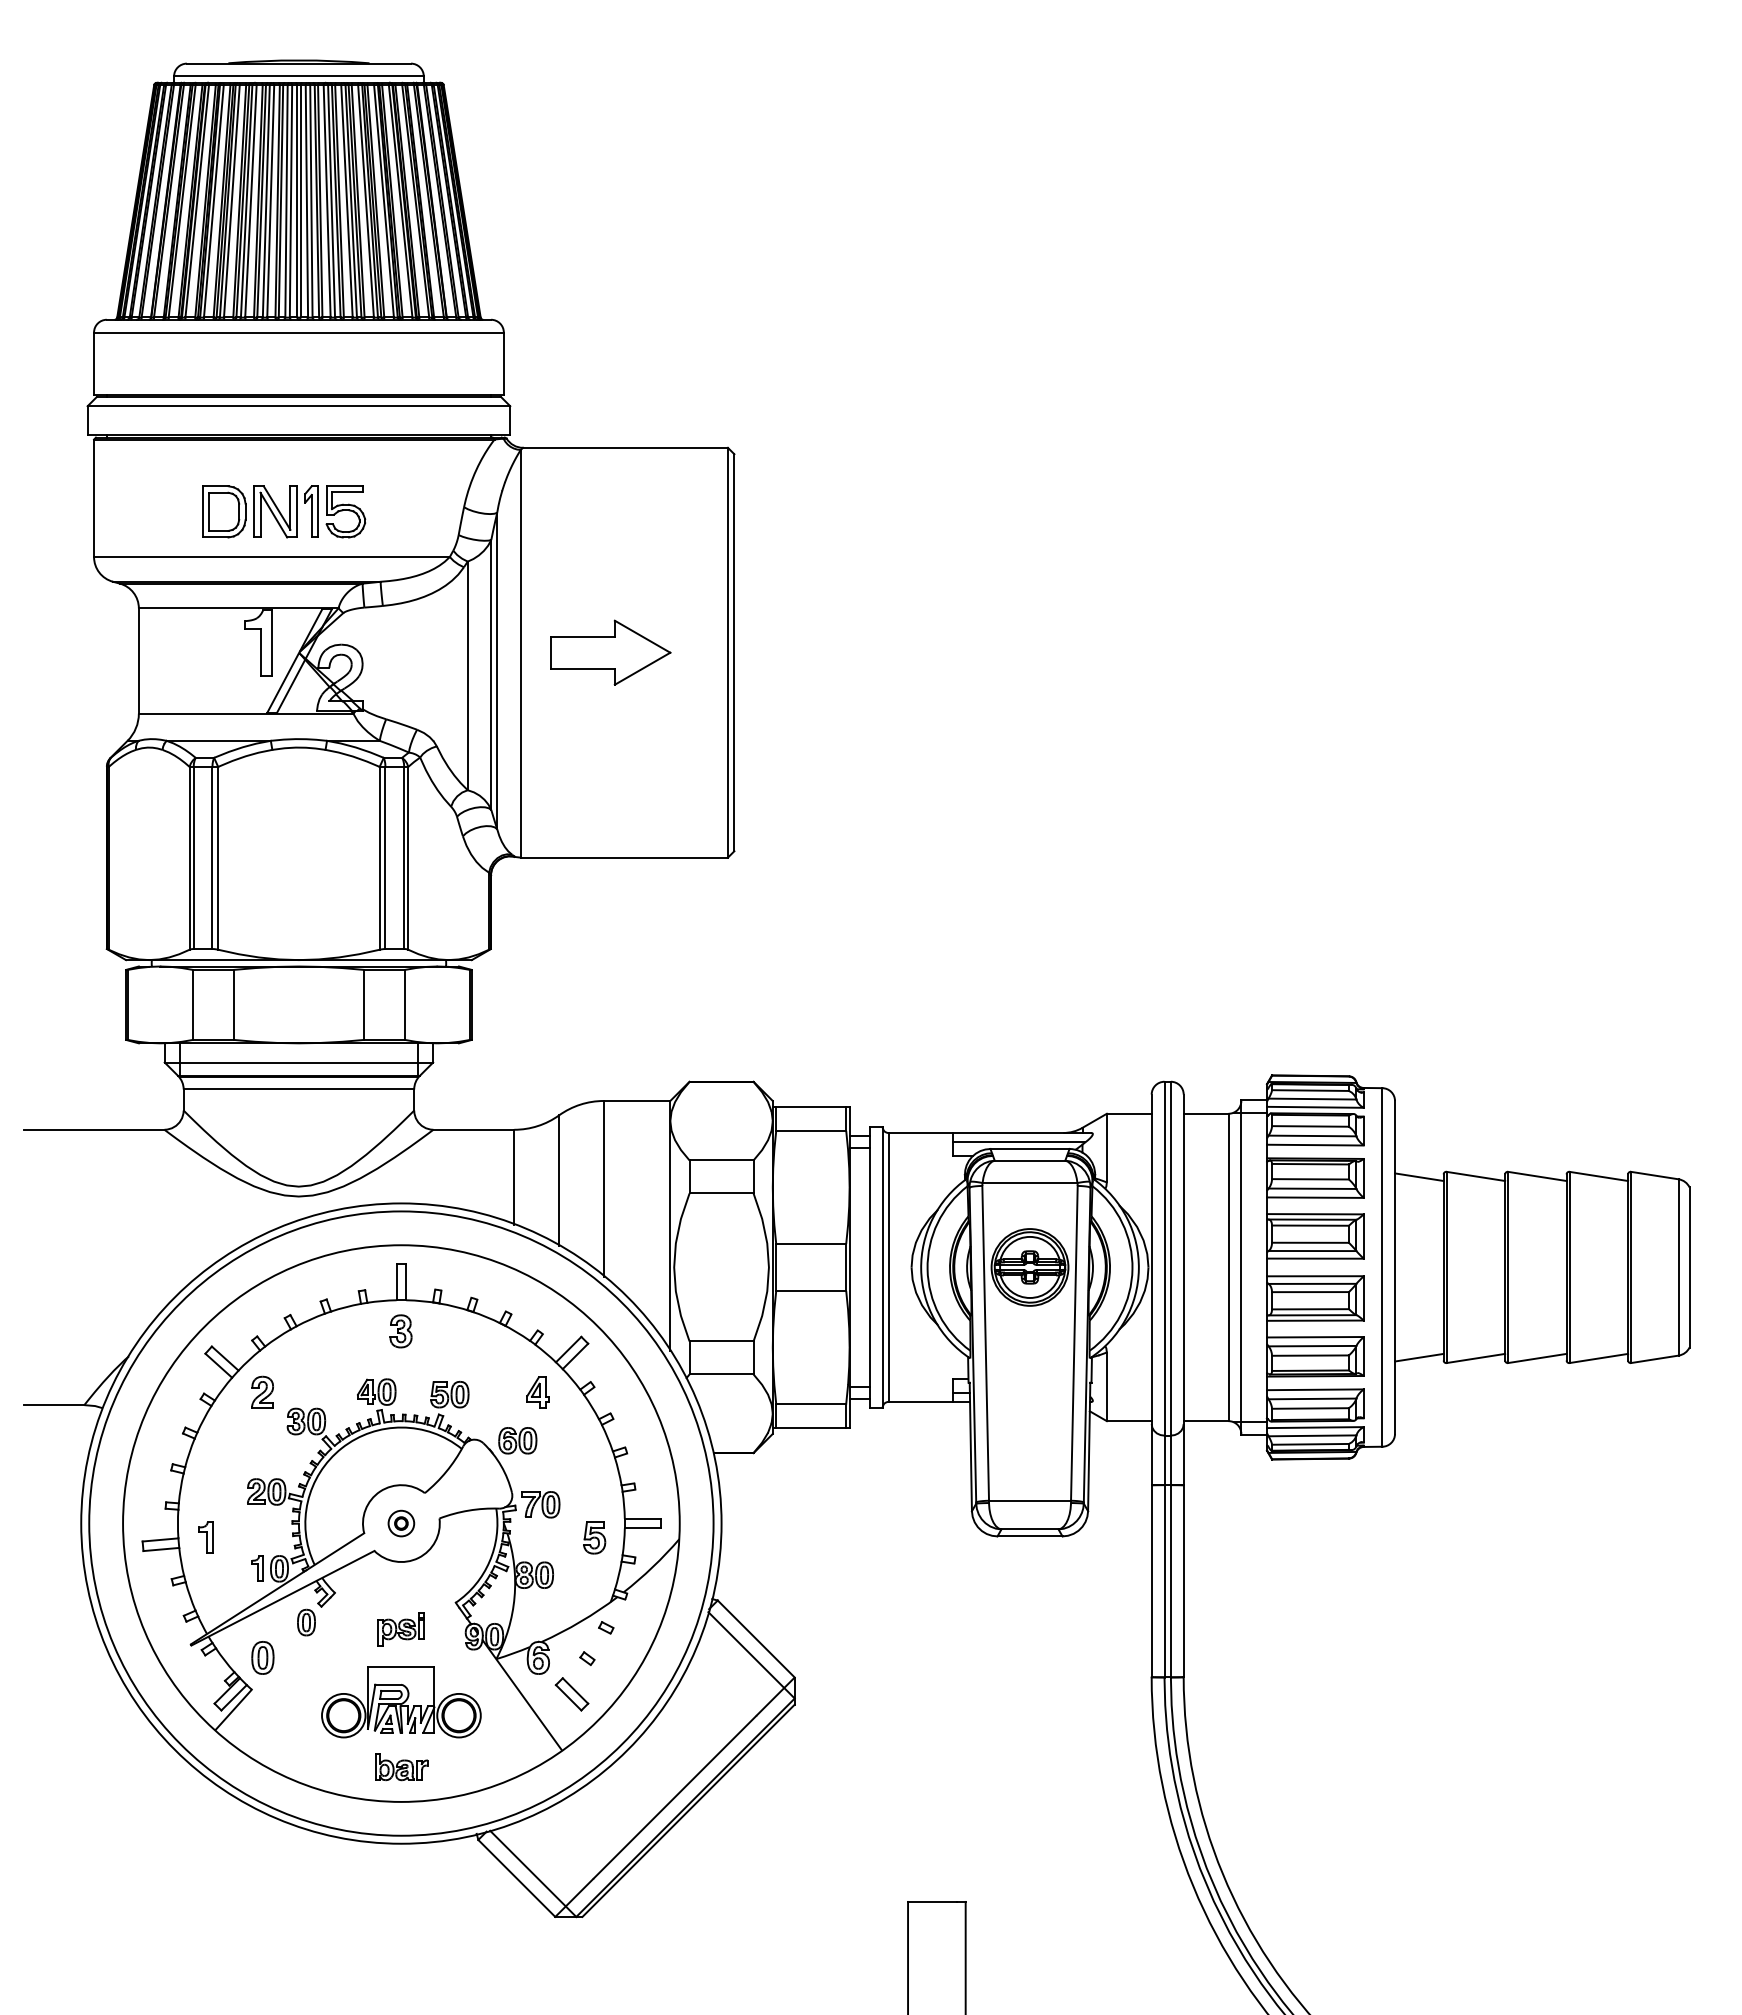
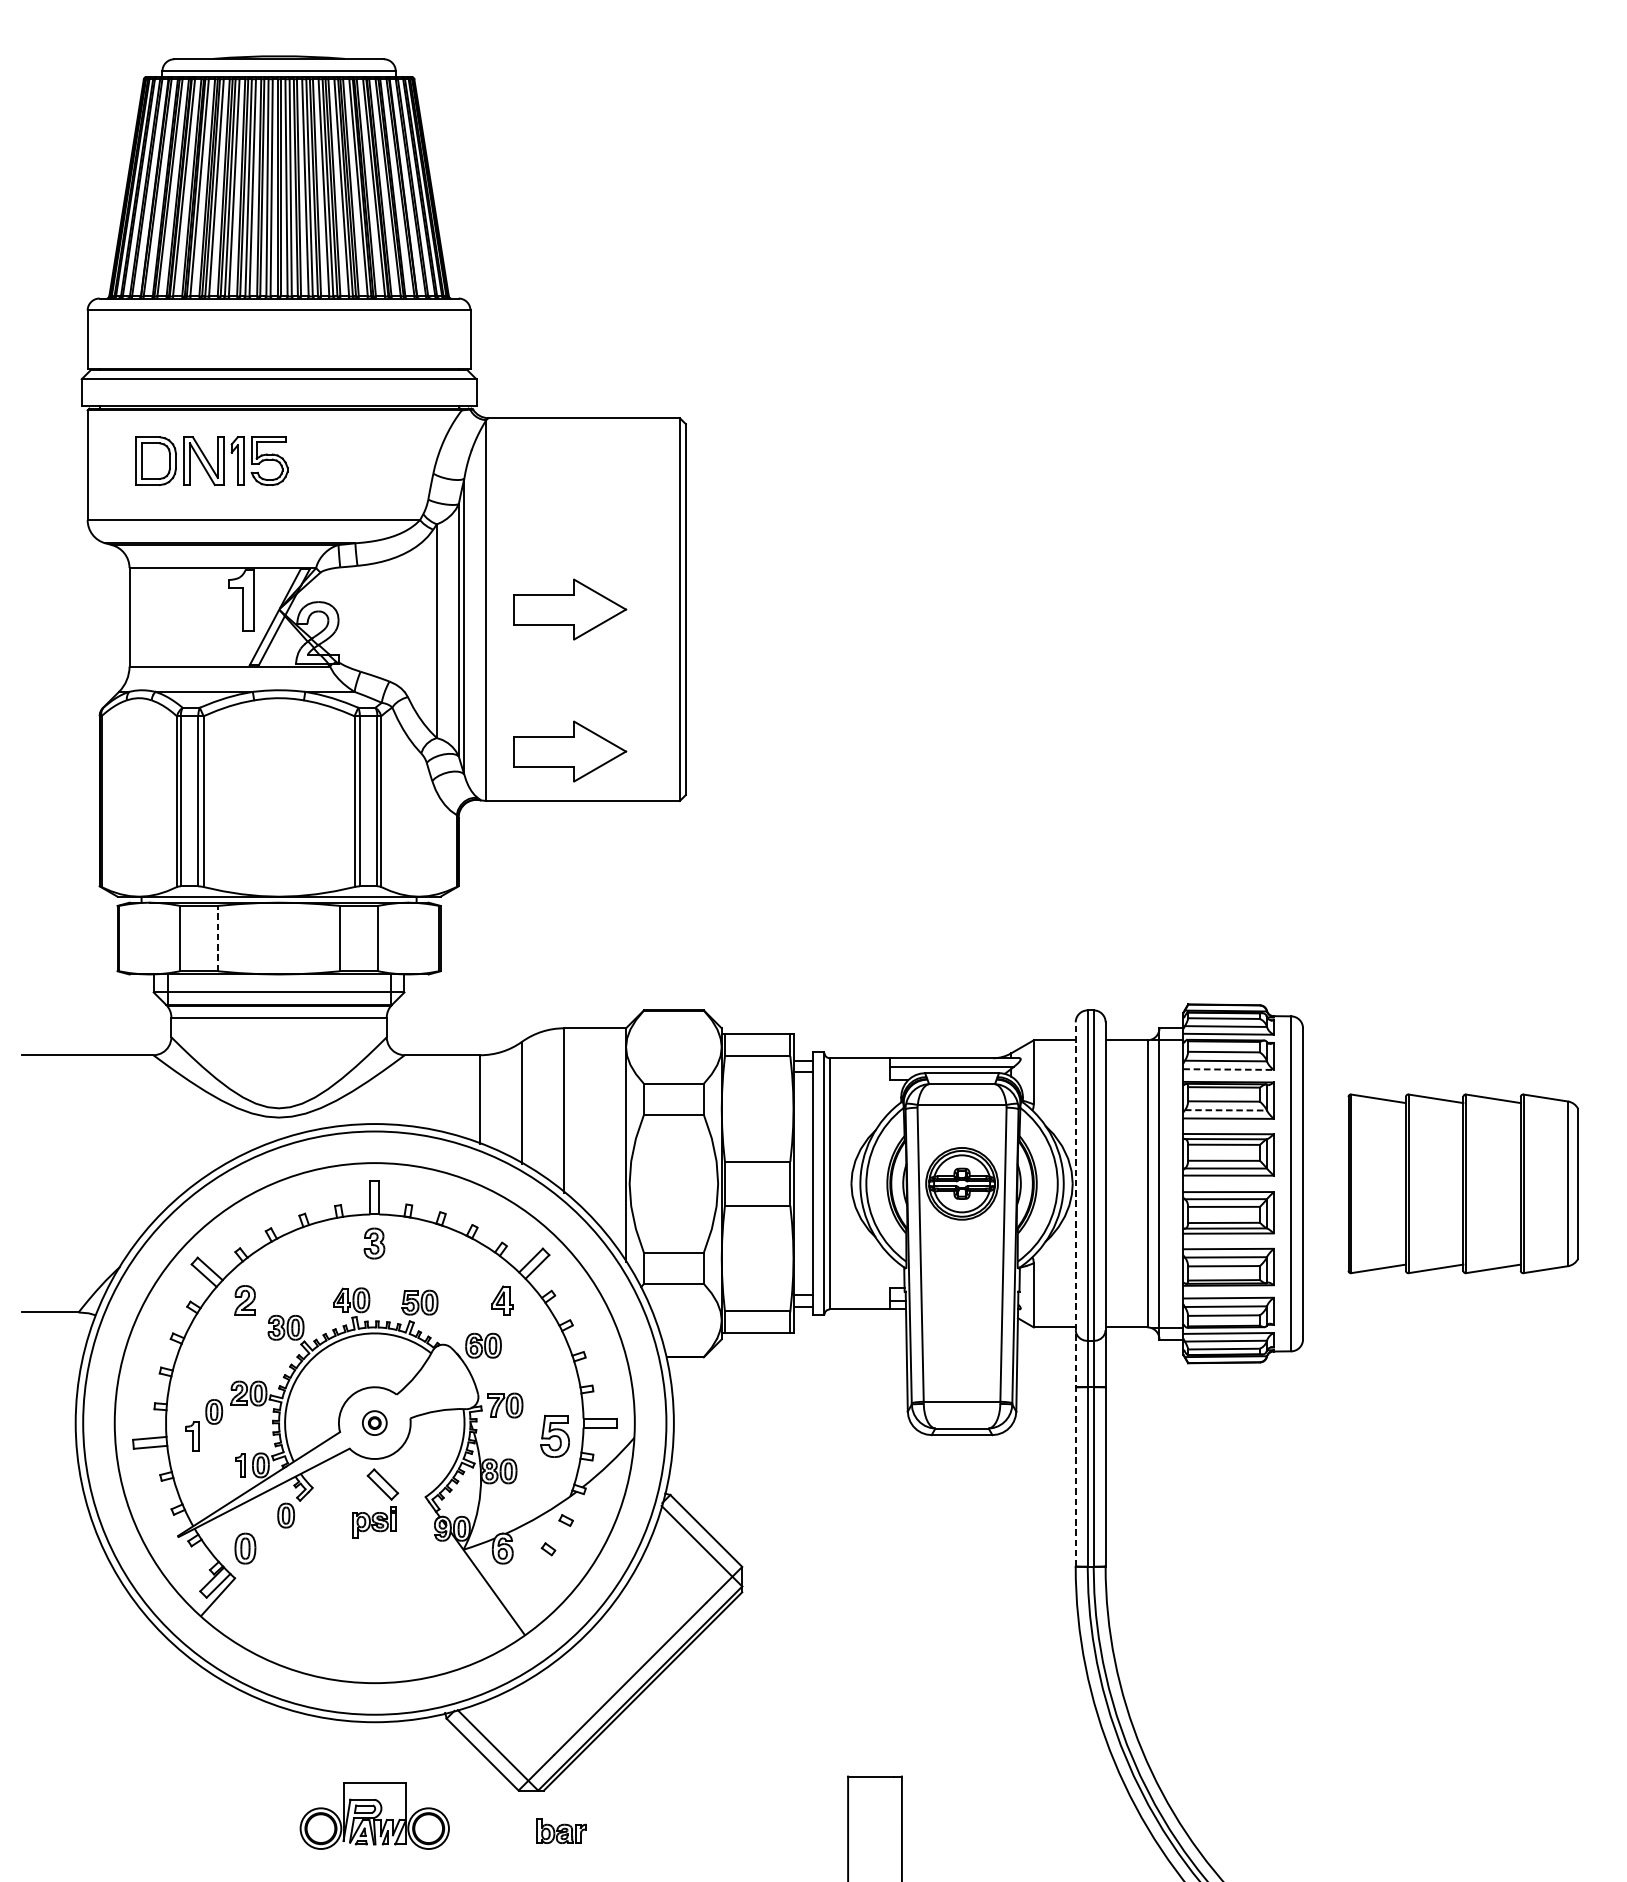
part: (284, 511) -> (212, 460), moved
part: (610, 804) -> (570, 751), added
line: (233, 1004) -> (217, 938), solid -> dashed
line: (1315, 1145) -> (1228, 1069), solid -> dashed
line: (1419, 1177) -> (1325, 1099), removed
line: (1312, 1188) -> (1225, 1110), solid -> dashed
line: (1419, 1357) -> (1325, 1267), removed
line: (1151, 1385) -> (1075, 1294), solid -> dashed
part: (229, 1511) -> (214, 1411), added
part: (594, 1537) -> (555, 1436), size x1.4
part: (571, 1694) -> (382, 1484), moved
part: (401, 1702) -> (374, 1816), moved
part: (401, 1767) -> (561, 1831), moved

